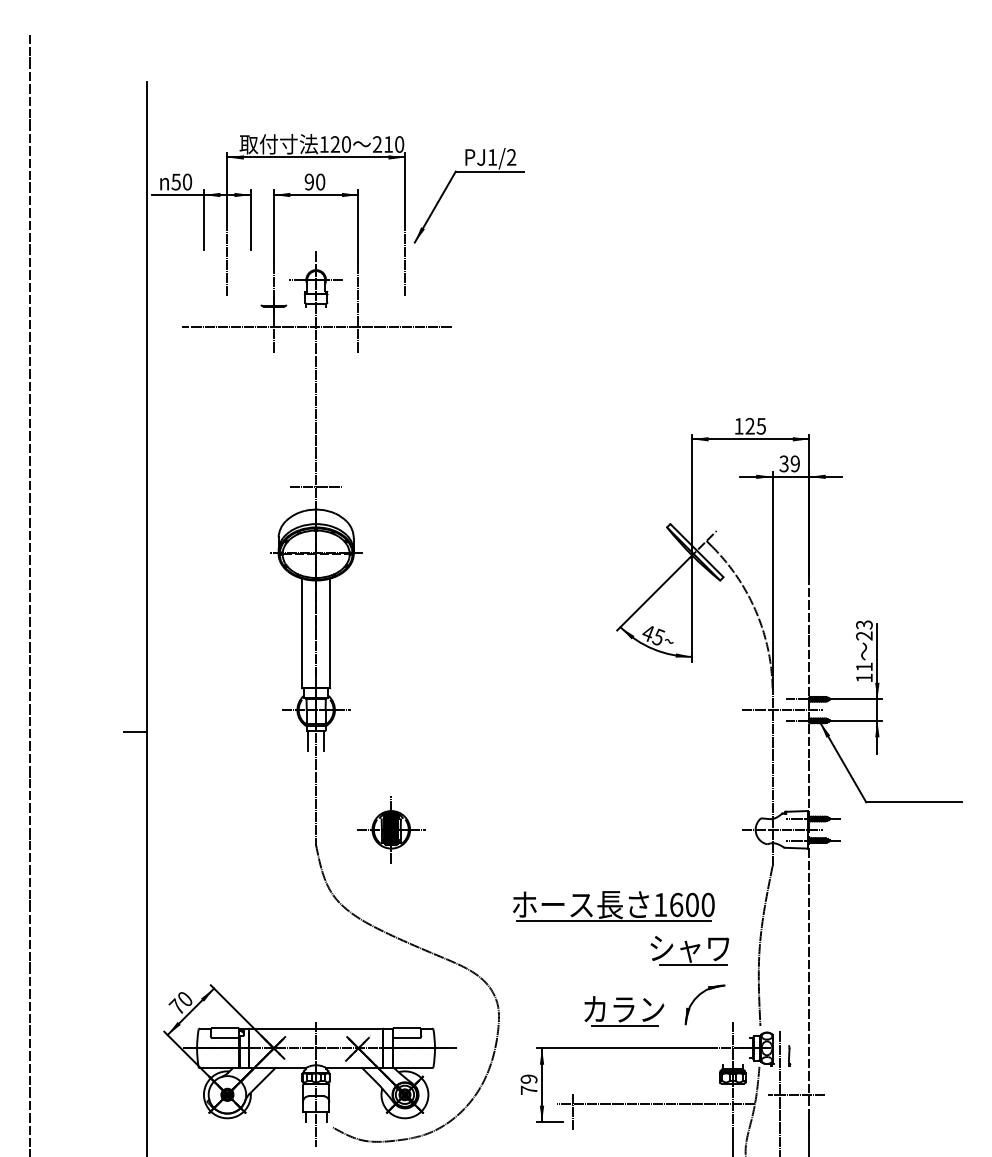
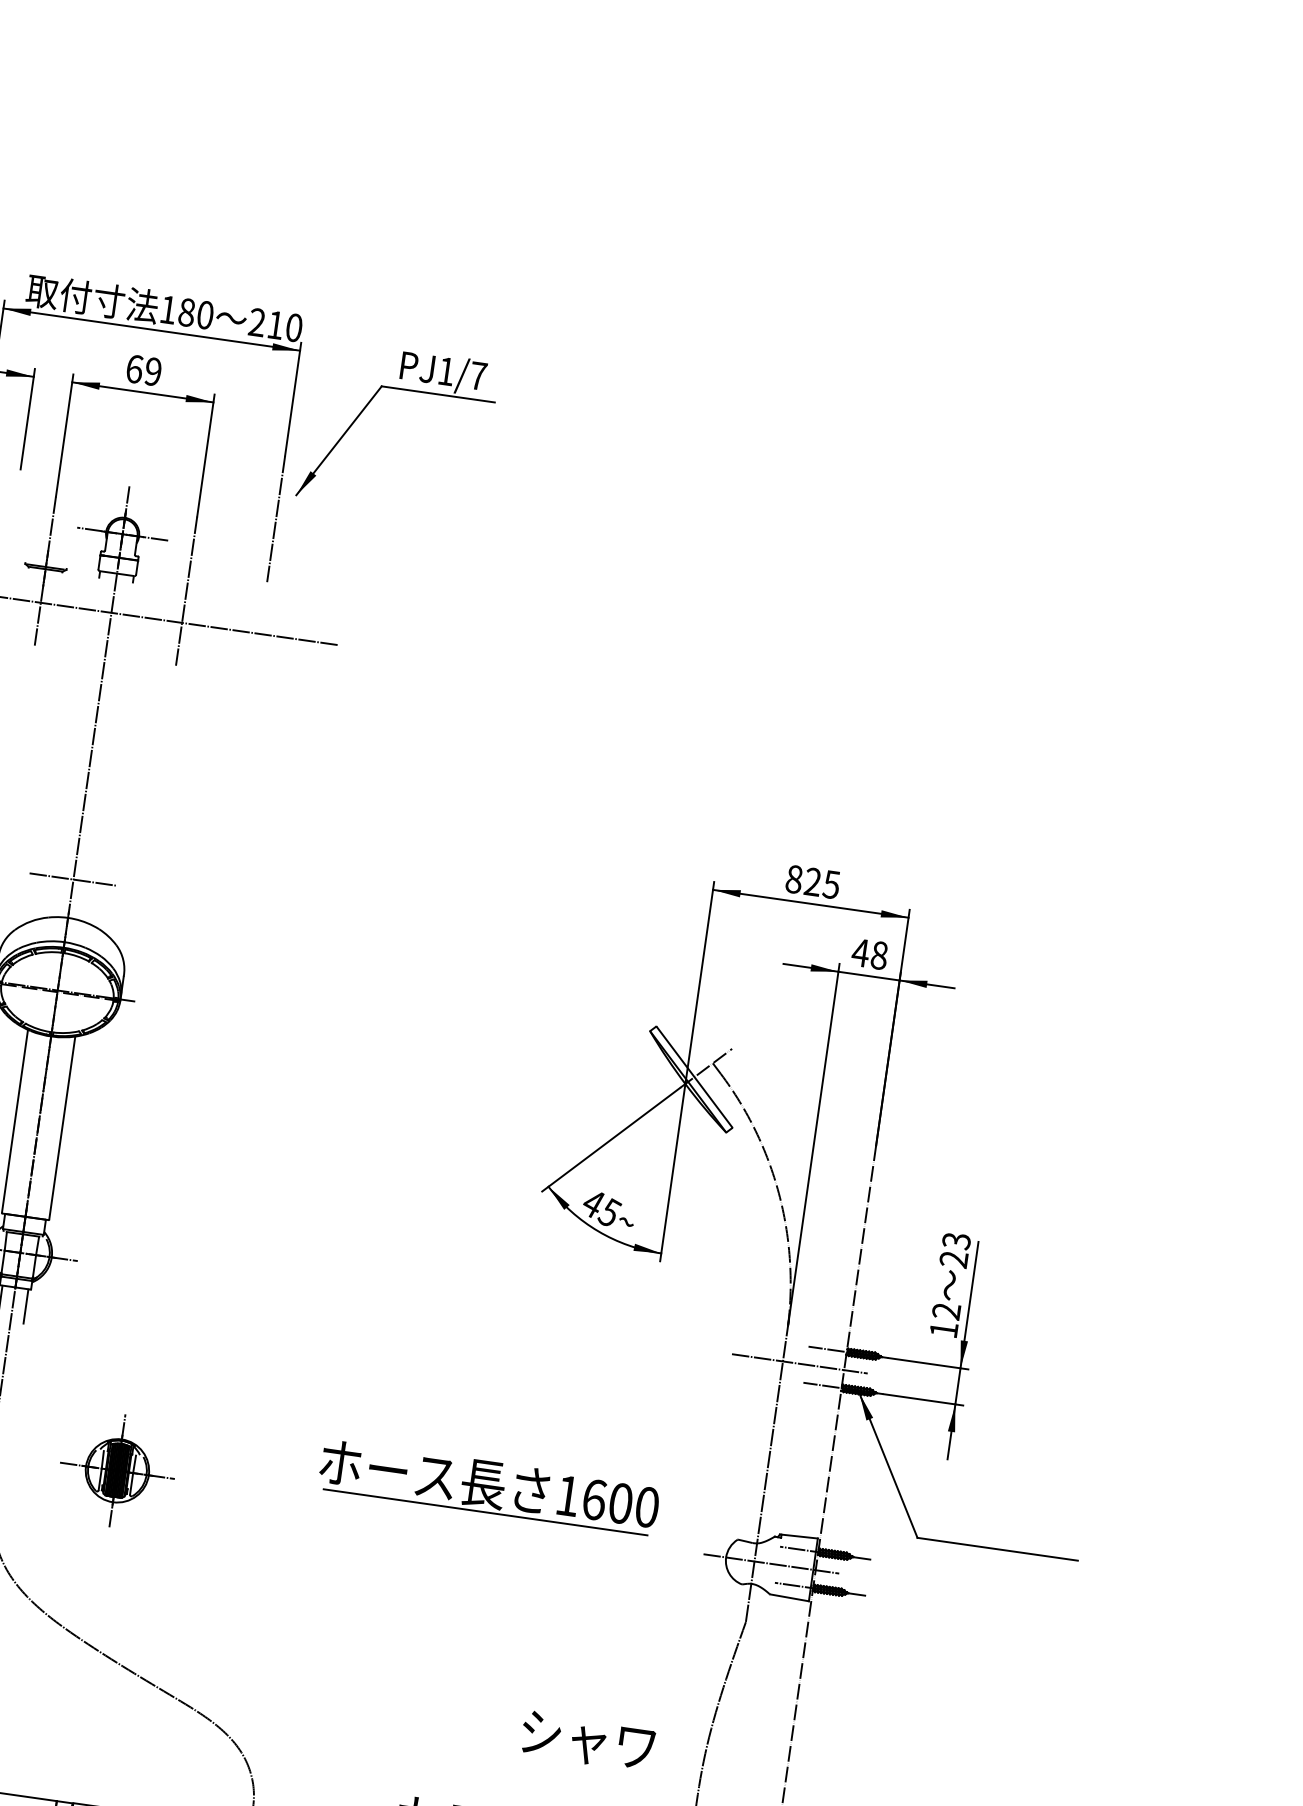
text: (334, 144) -> (185, 312), 120 -> 180
text: (511, 157) -> (478, 376), PJ1/2 -> PJ1/7
text: (314, 181) -> (143, 369), 90 -> 69
text: (738, 426) -> (793, 879), 125 -> 825
text: (789, 463) -> (869, 953), 39 -> 48
text: (864, 666) -> (946, 1310), 11 -> 12
part: (613, 906) -> (488, 1487), moved
line: (692, 964) -> (588, 1767), removed

